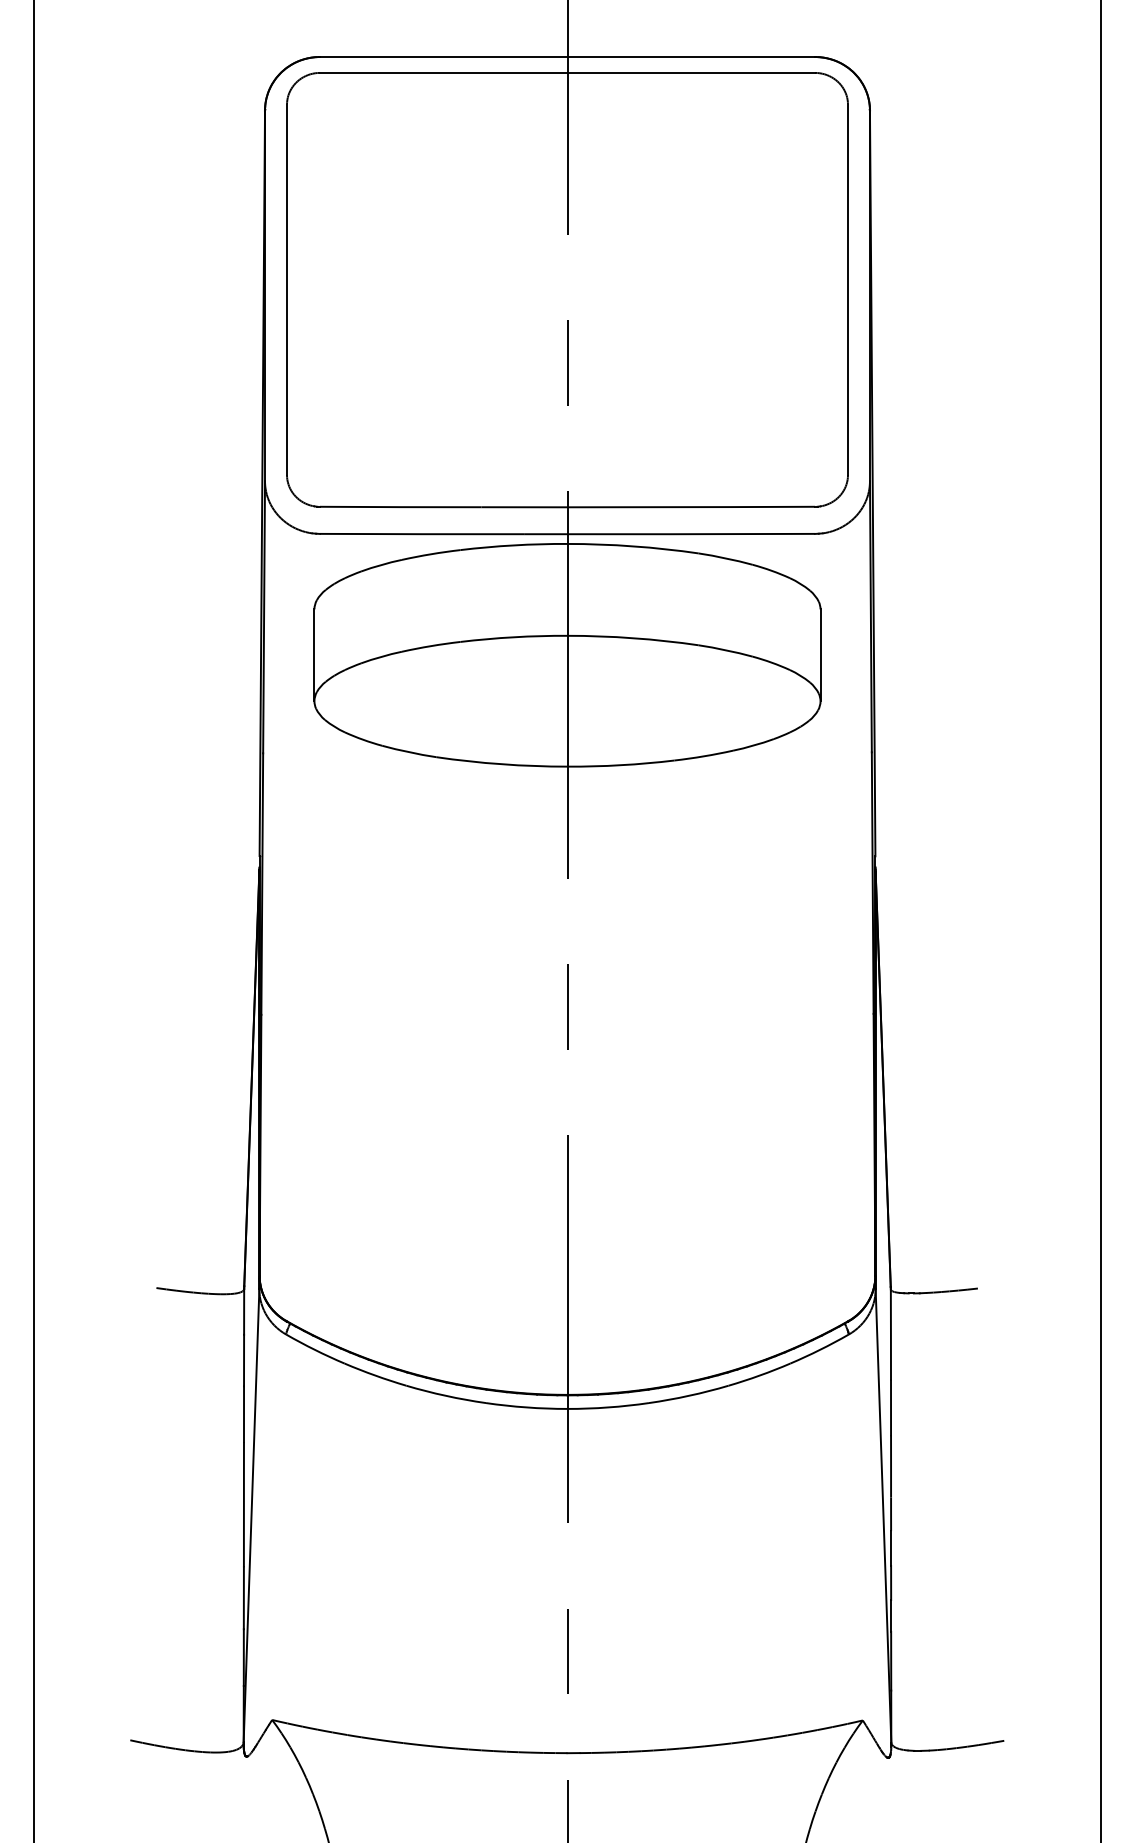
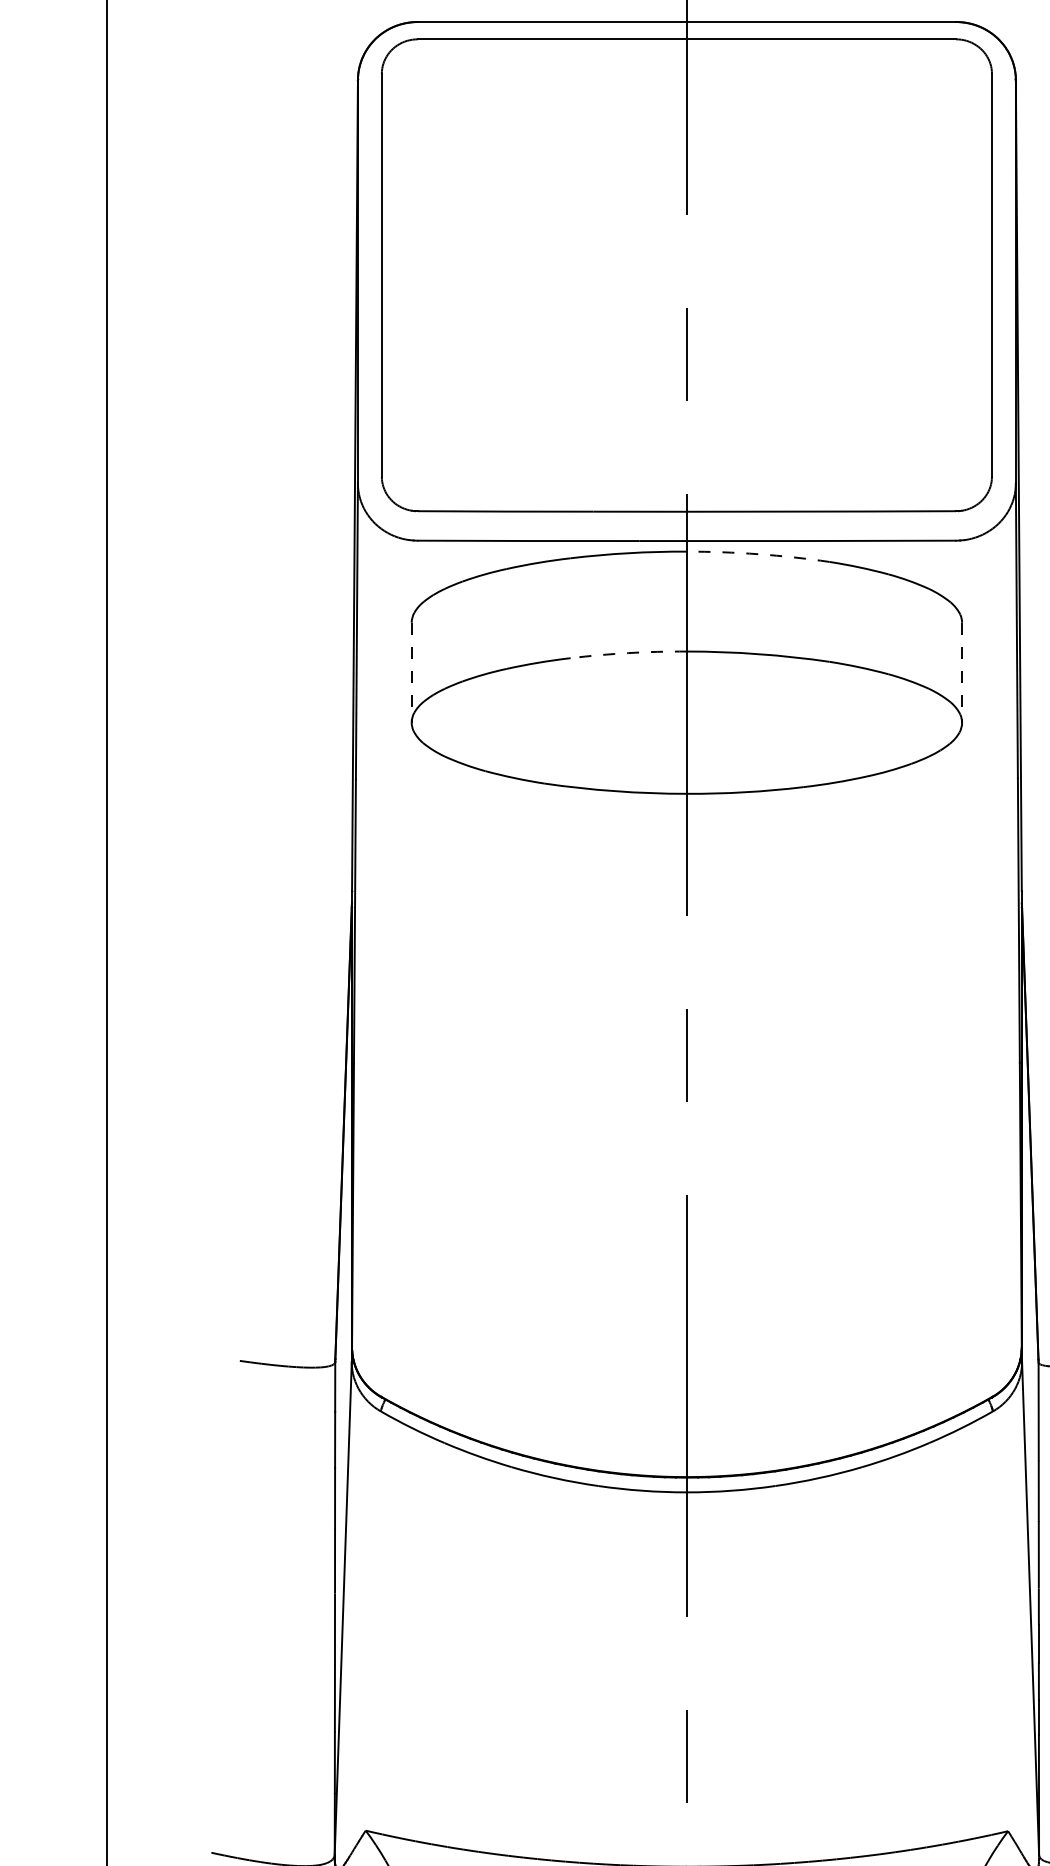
arc: (633, 546) -> (758, 554), solid -> dashed
arc: (513, 637) -> (628, 653), solid -> dashed
line: (314, 655) -> (411, 672), solid -> dashed
line: (820, 655) -> (962, 672), solid -> dashed

